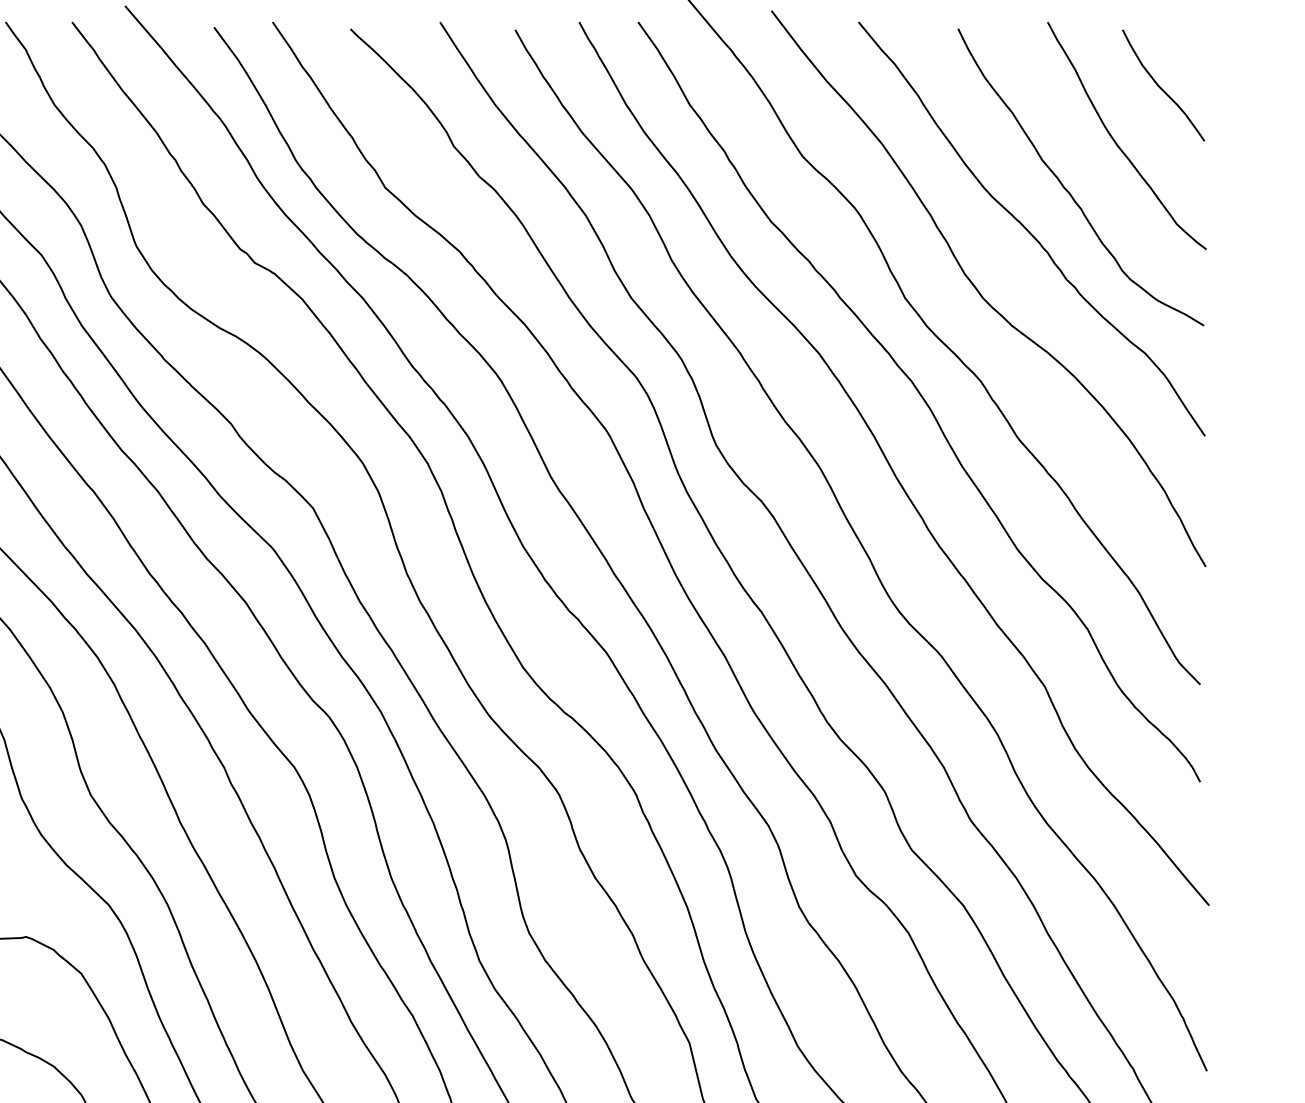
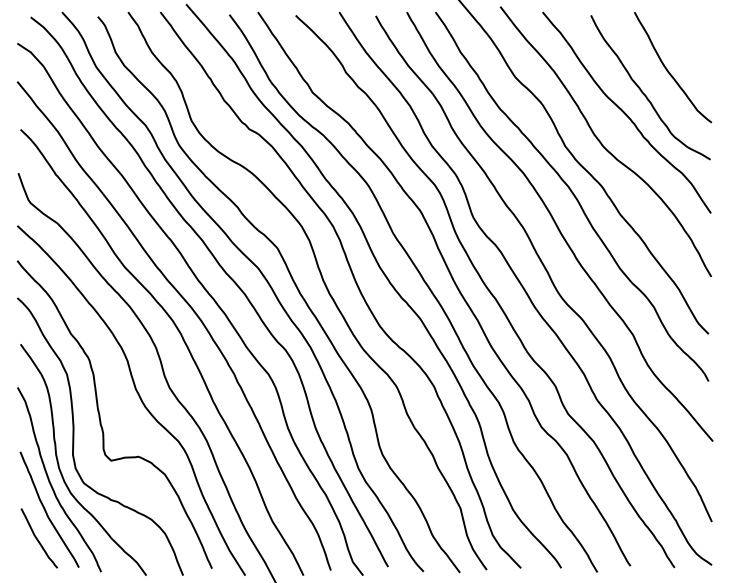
curve: (1160, 84) -> (689, 42), removed

